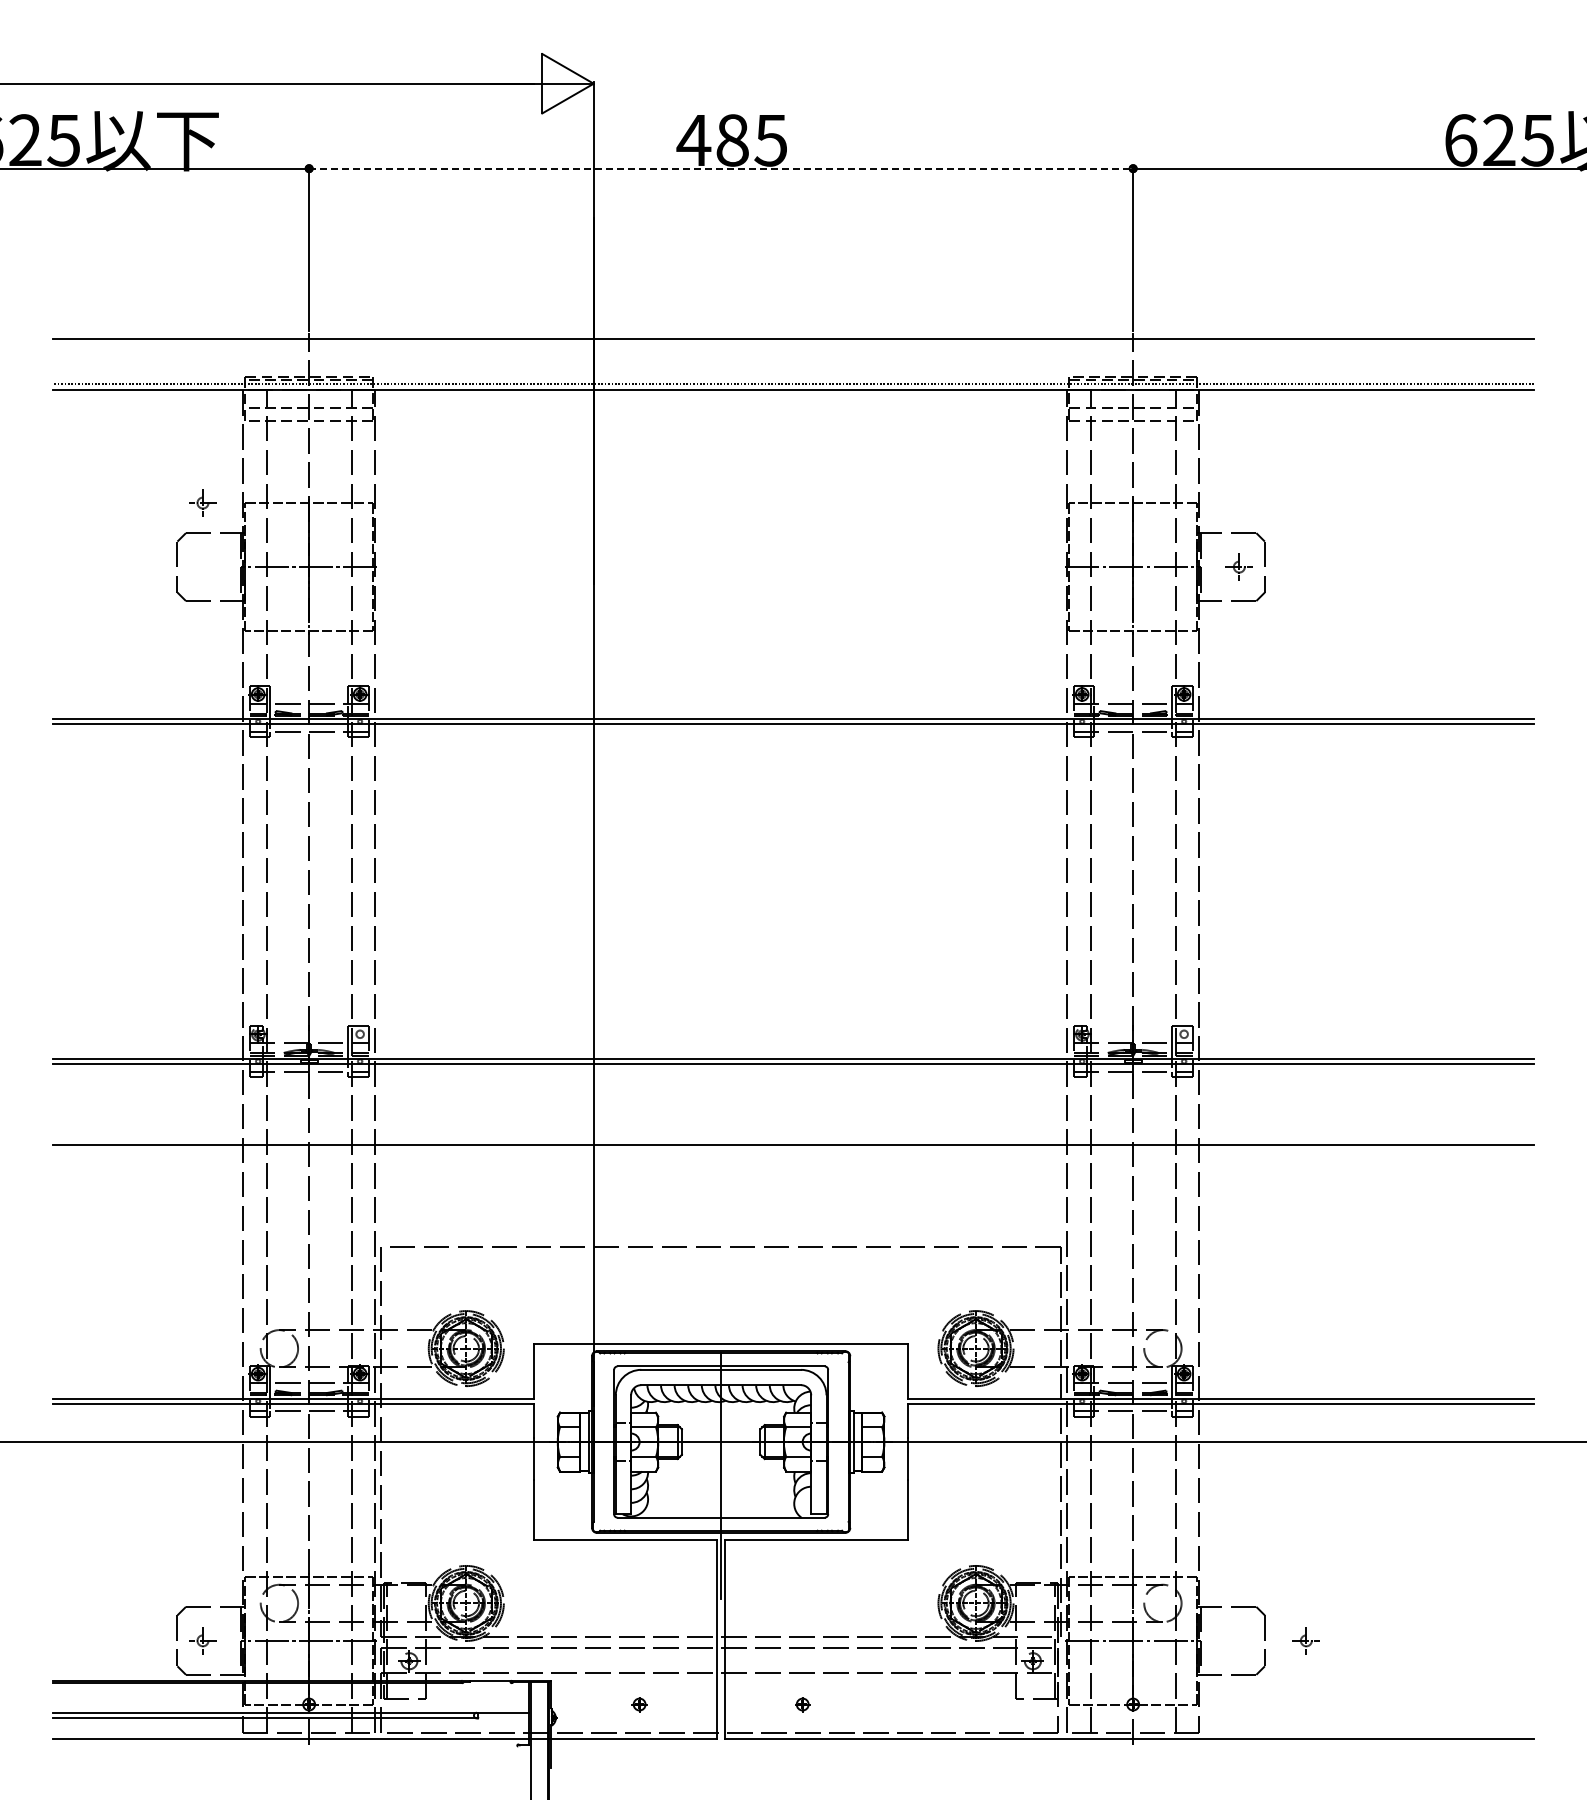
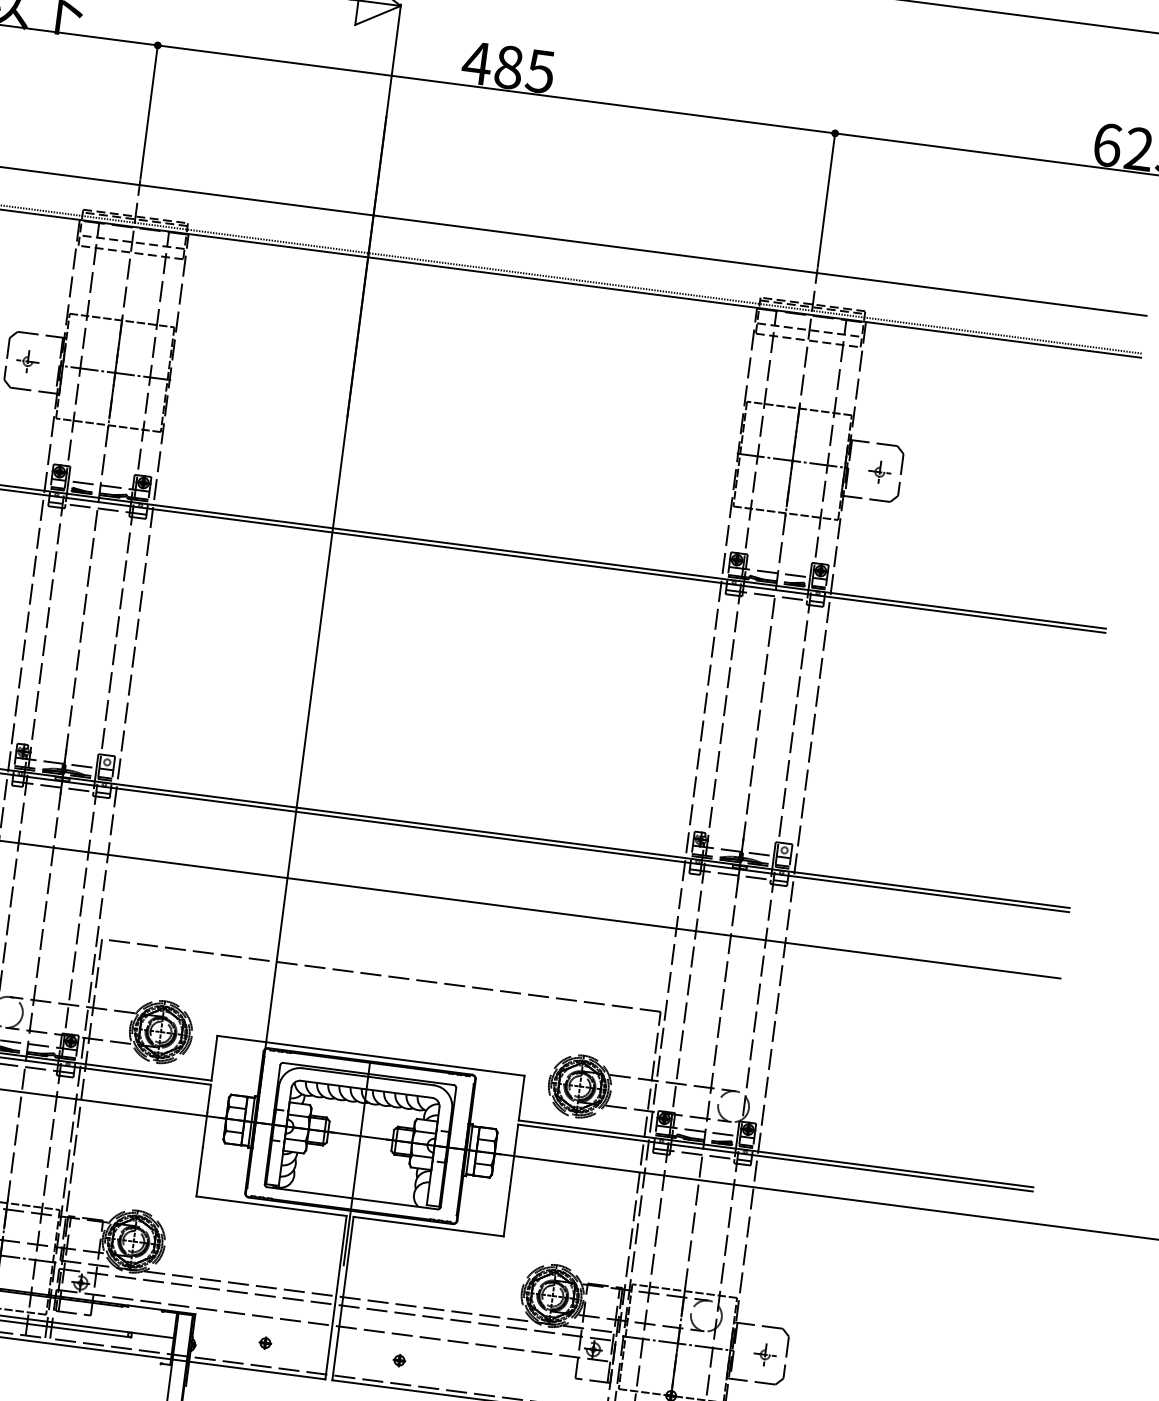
line: (721, 168) -> (496, 89), dashed -> solid
part: (202, 502) -> (27, 361), moved
part: (1305, 1640) -> (764, 1354), moved

